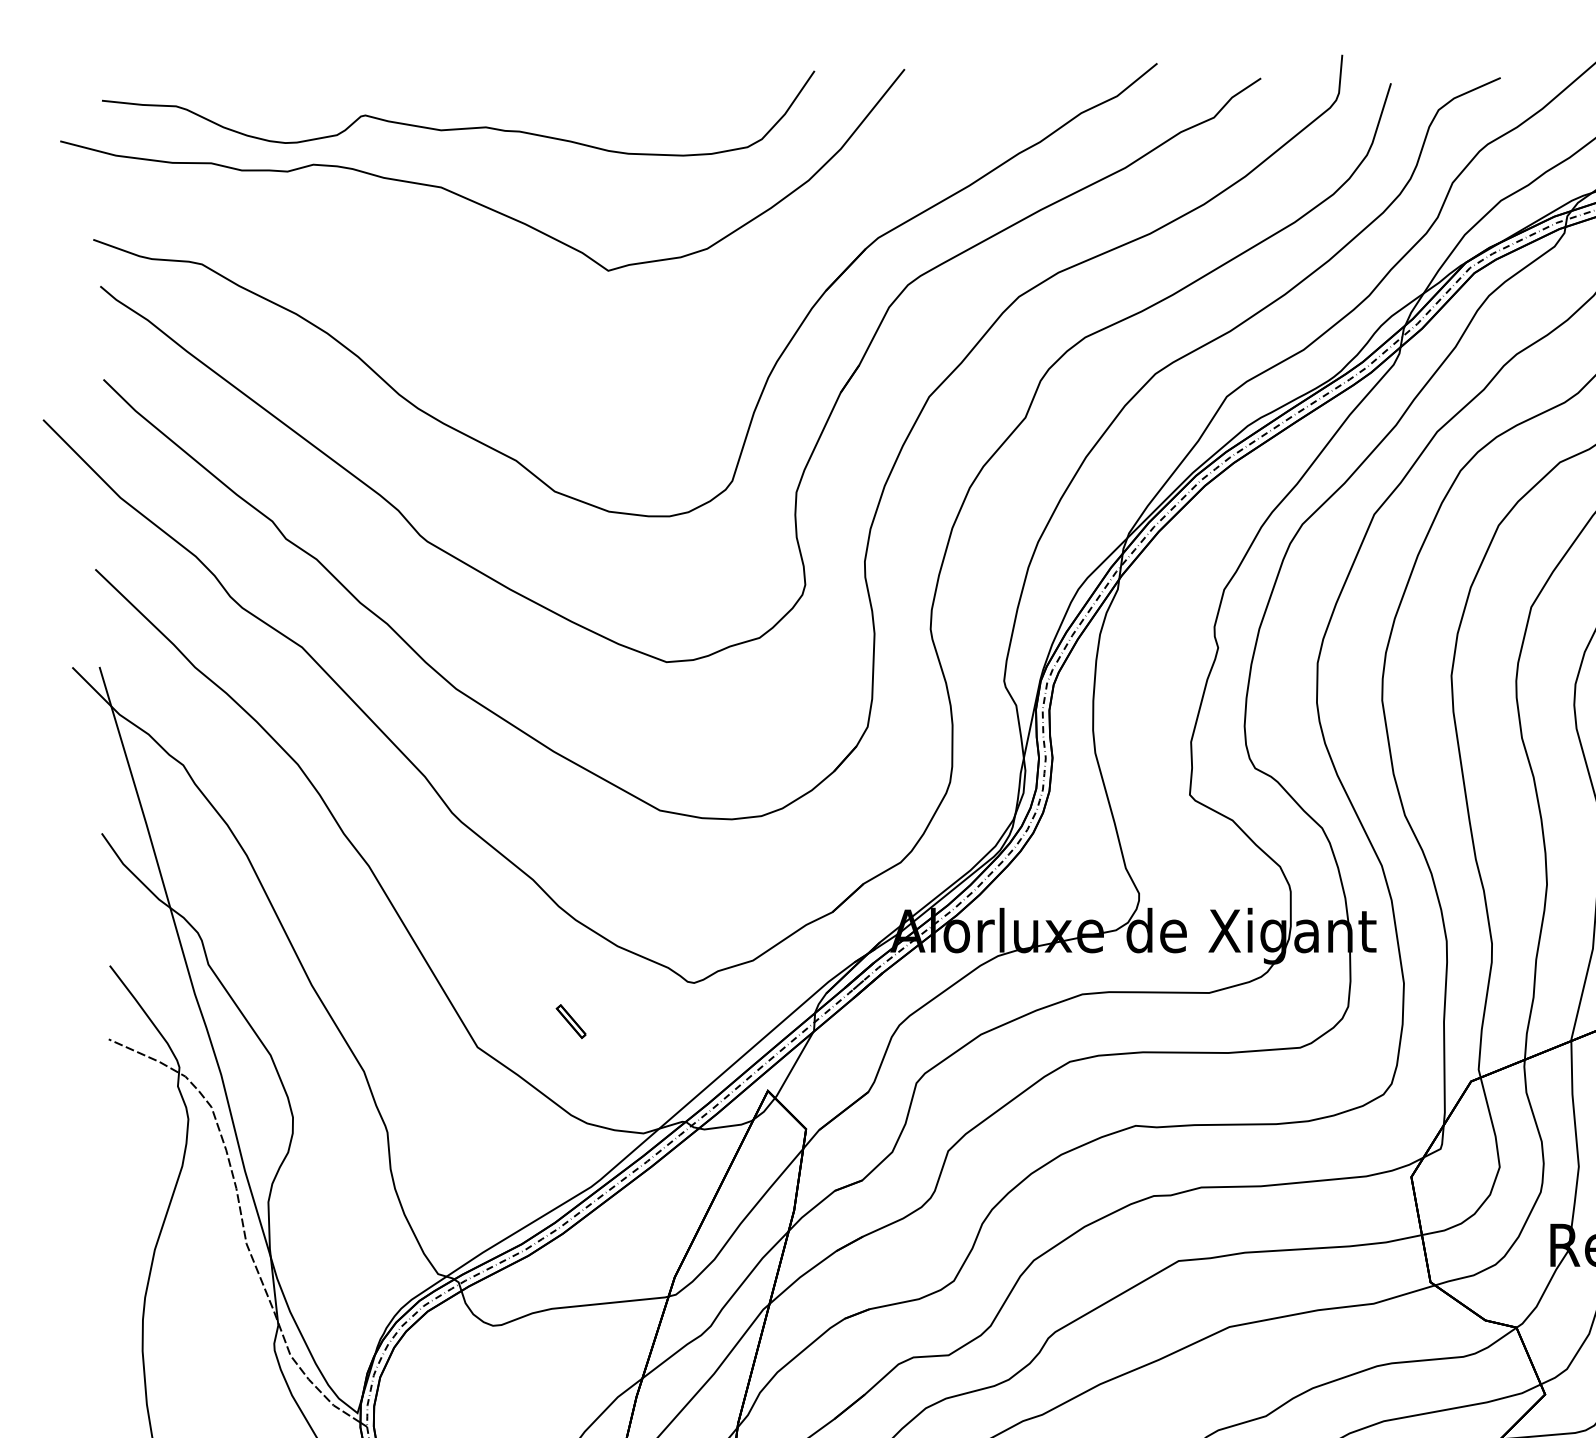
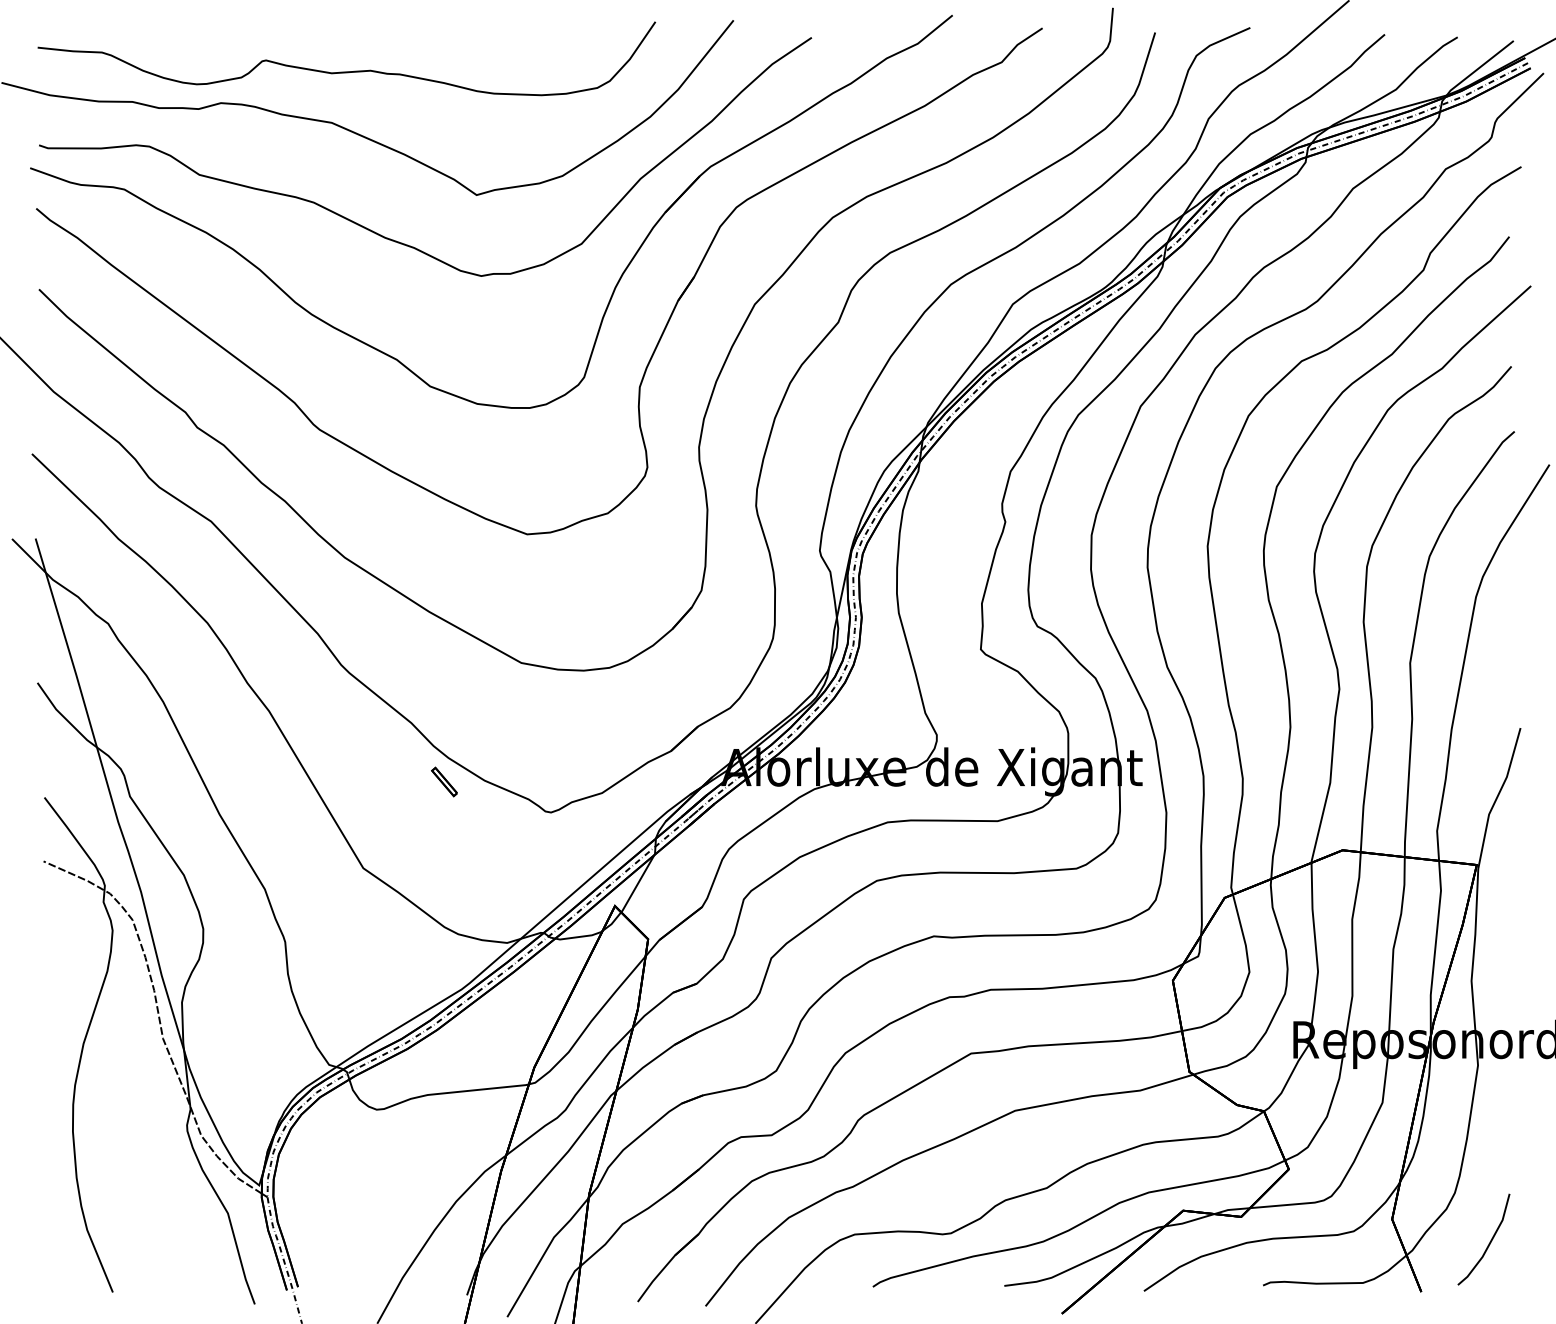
curve: (515, 323) -> (396, 240), added
part: (571, 1021) -> (444, 781), moved

